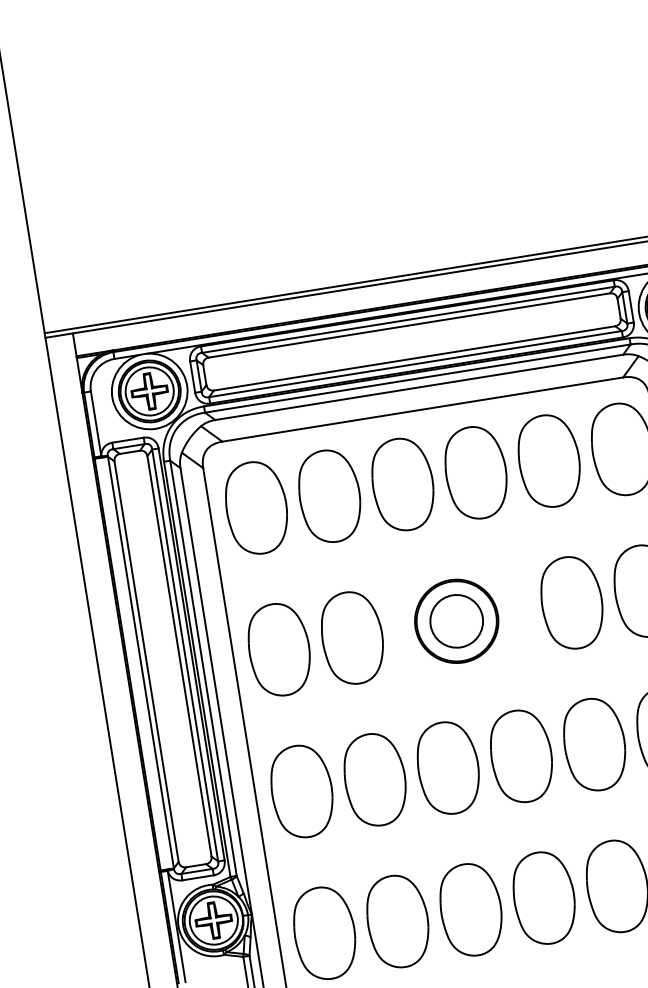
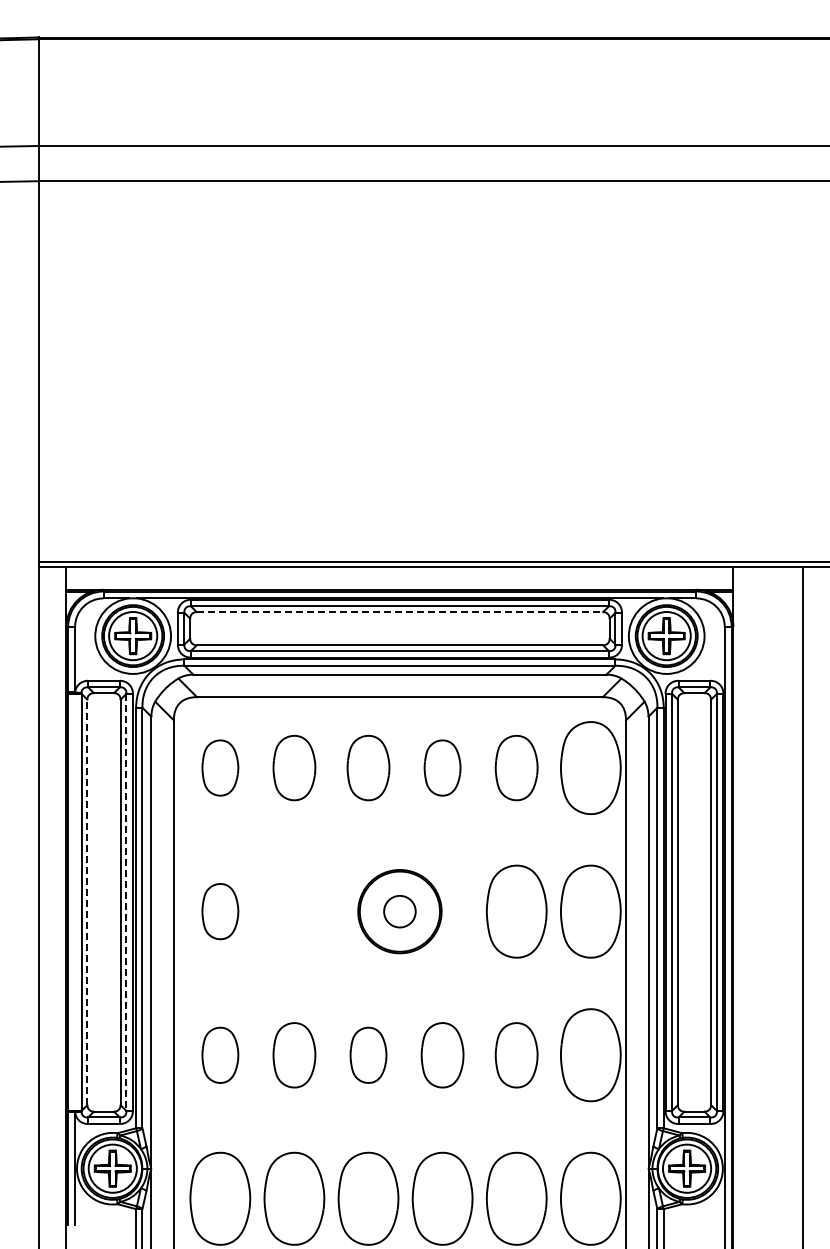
line: (409, 325) -> (400, 612), solid -> dashed
part: (549, 460) -> (516, 767), size x0.7
part: (475, 472) -> (442, 767), size x0.6
part: (402, 483) -> (368, 767), size x0.7
part: (329, 495) -> (294, 767), size x0.7
part: (256, 507) -> (220, 767), size x0.6
circle: (456, 621) -> (399, 911), size x0.6
part: (352, 637) -> (294, 911), removed
part: (279, 649) -> (220, 911), size x0.6
line: (185, 655) -> (126, 902), solid -> dashed
line: (146, 661) -> (87, 902), solid -> dashed
part: (594, 744) -> (516, 1055), size x0.7
part: (521, 756) -> (442, 1055), size x0.7
part: (448, 768) -> (368, 1055), size x0.6
part: (375, 780) -> (294, 1055), size x0.7
part: (302, 791) -> (220, 1055), size x0.6

